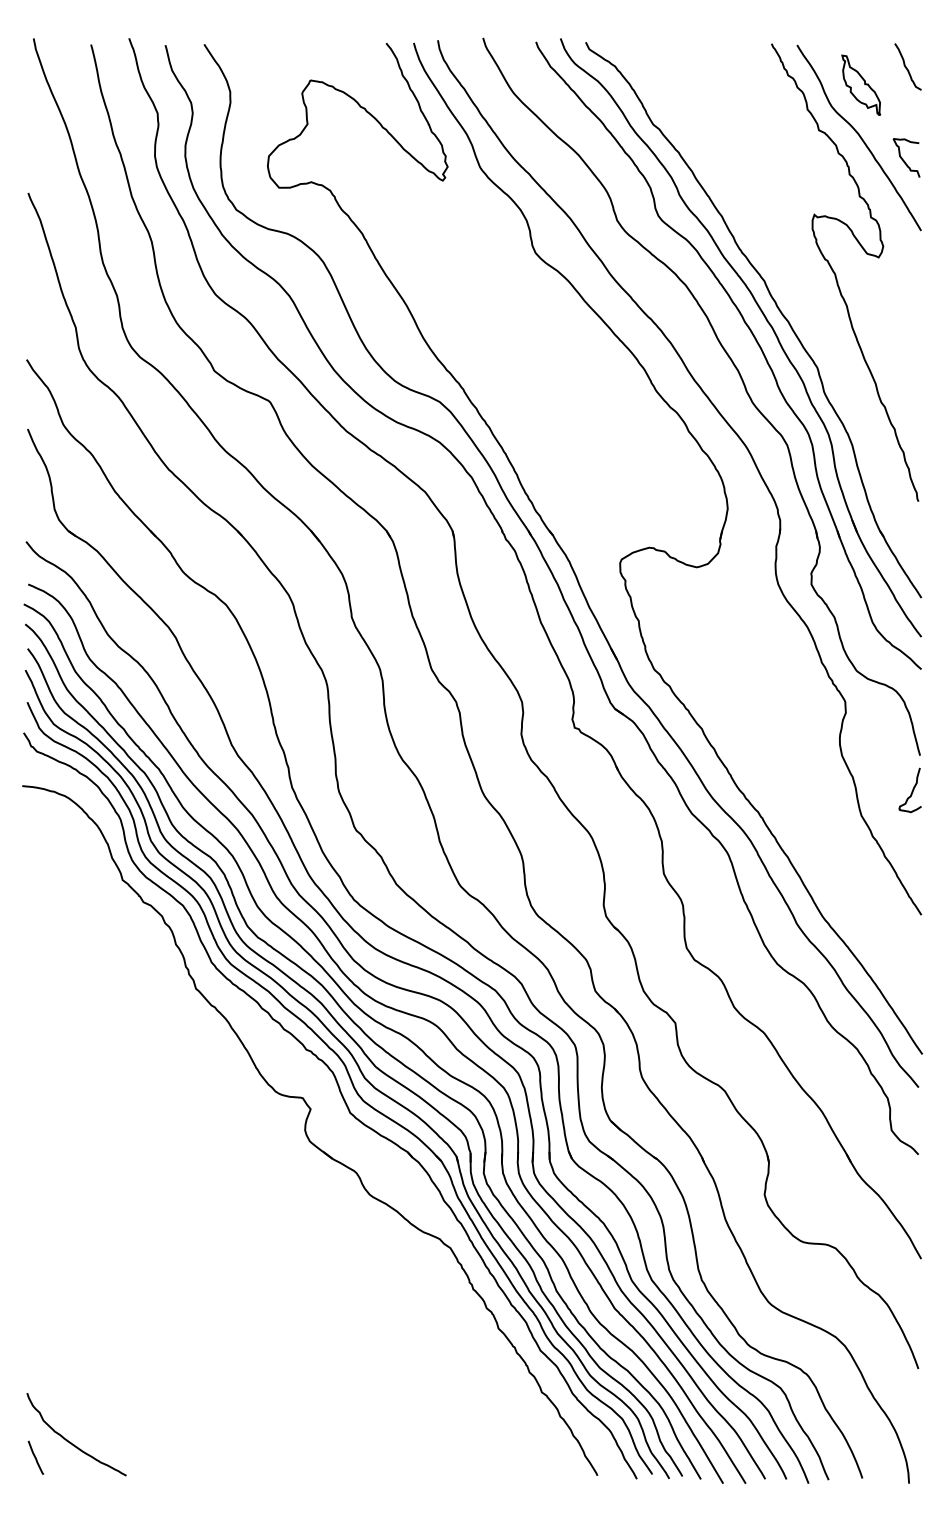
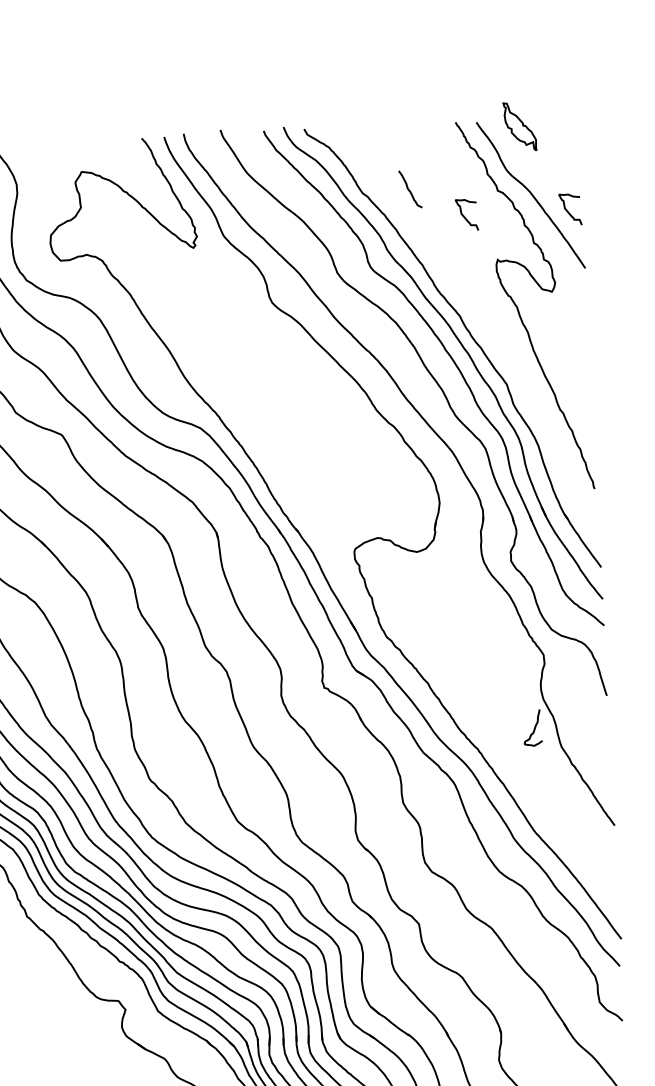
curve: (906, 66) -> (409, 189), moved
part: (861, 84) -> (520, 126), moved
curve: (776, 159) -> (464, 216), added
curve: (911, 791) -> (533, 728), moved

